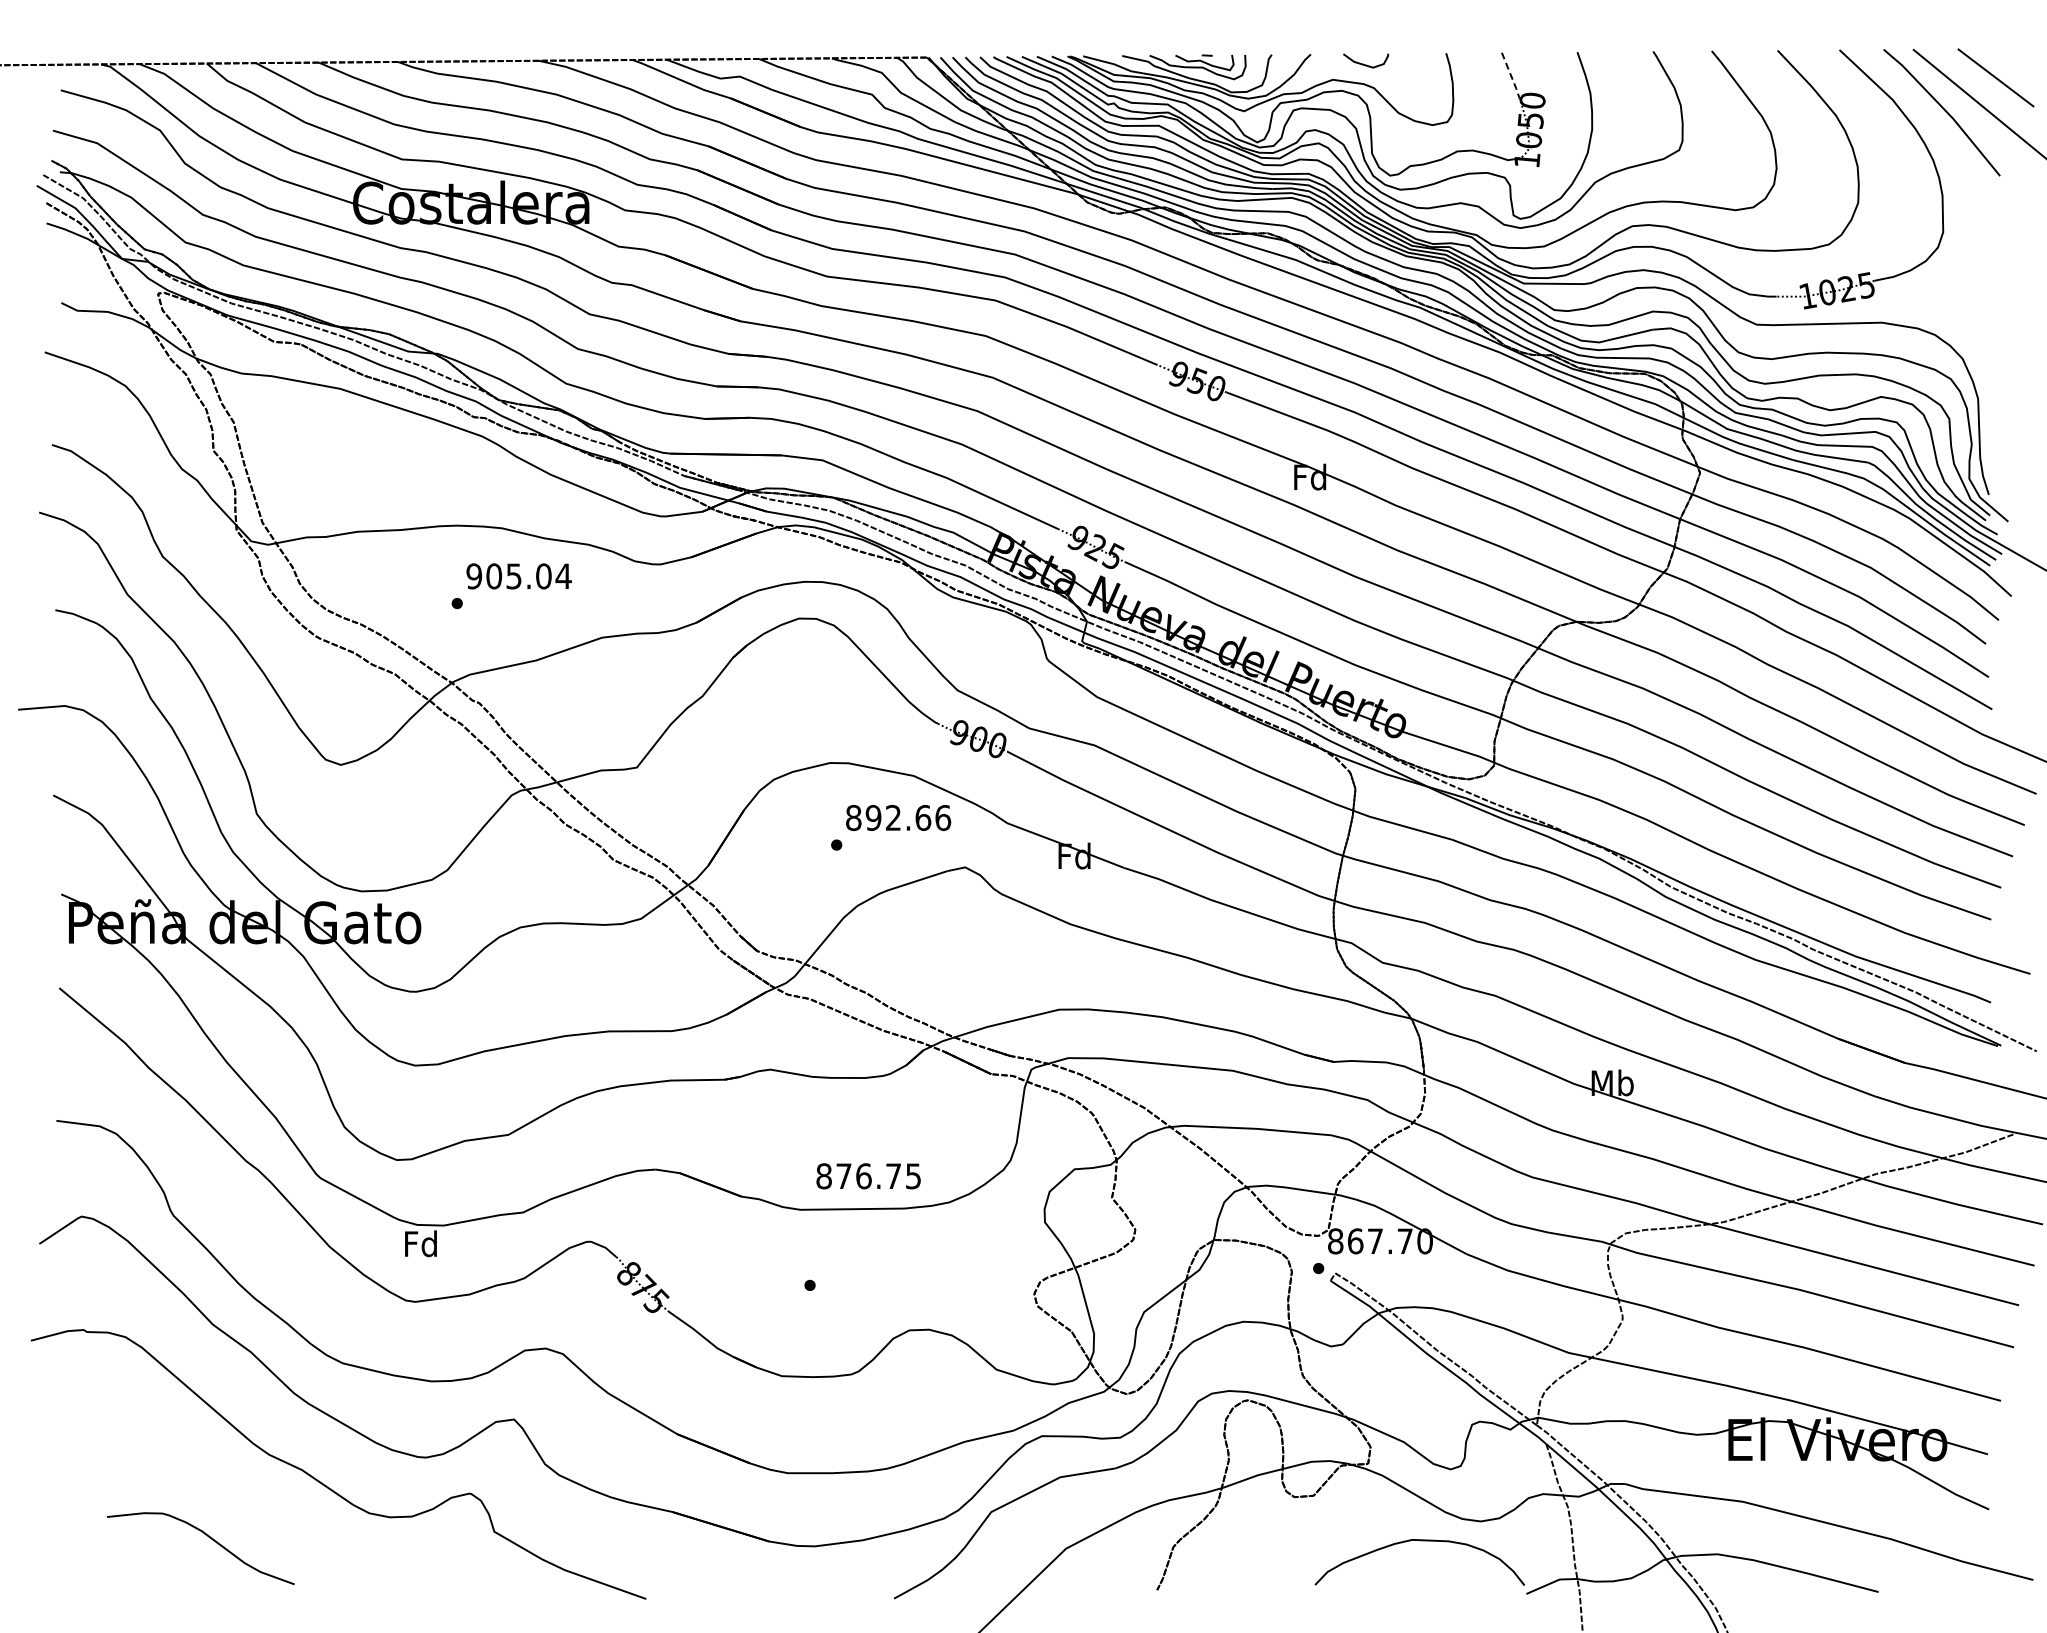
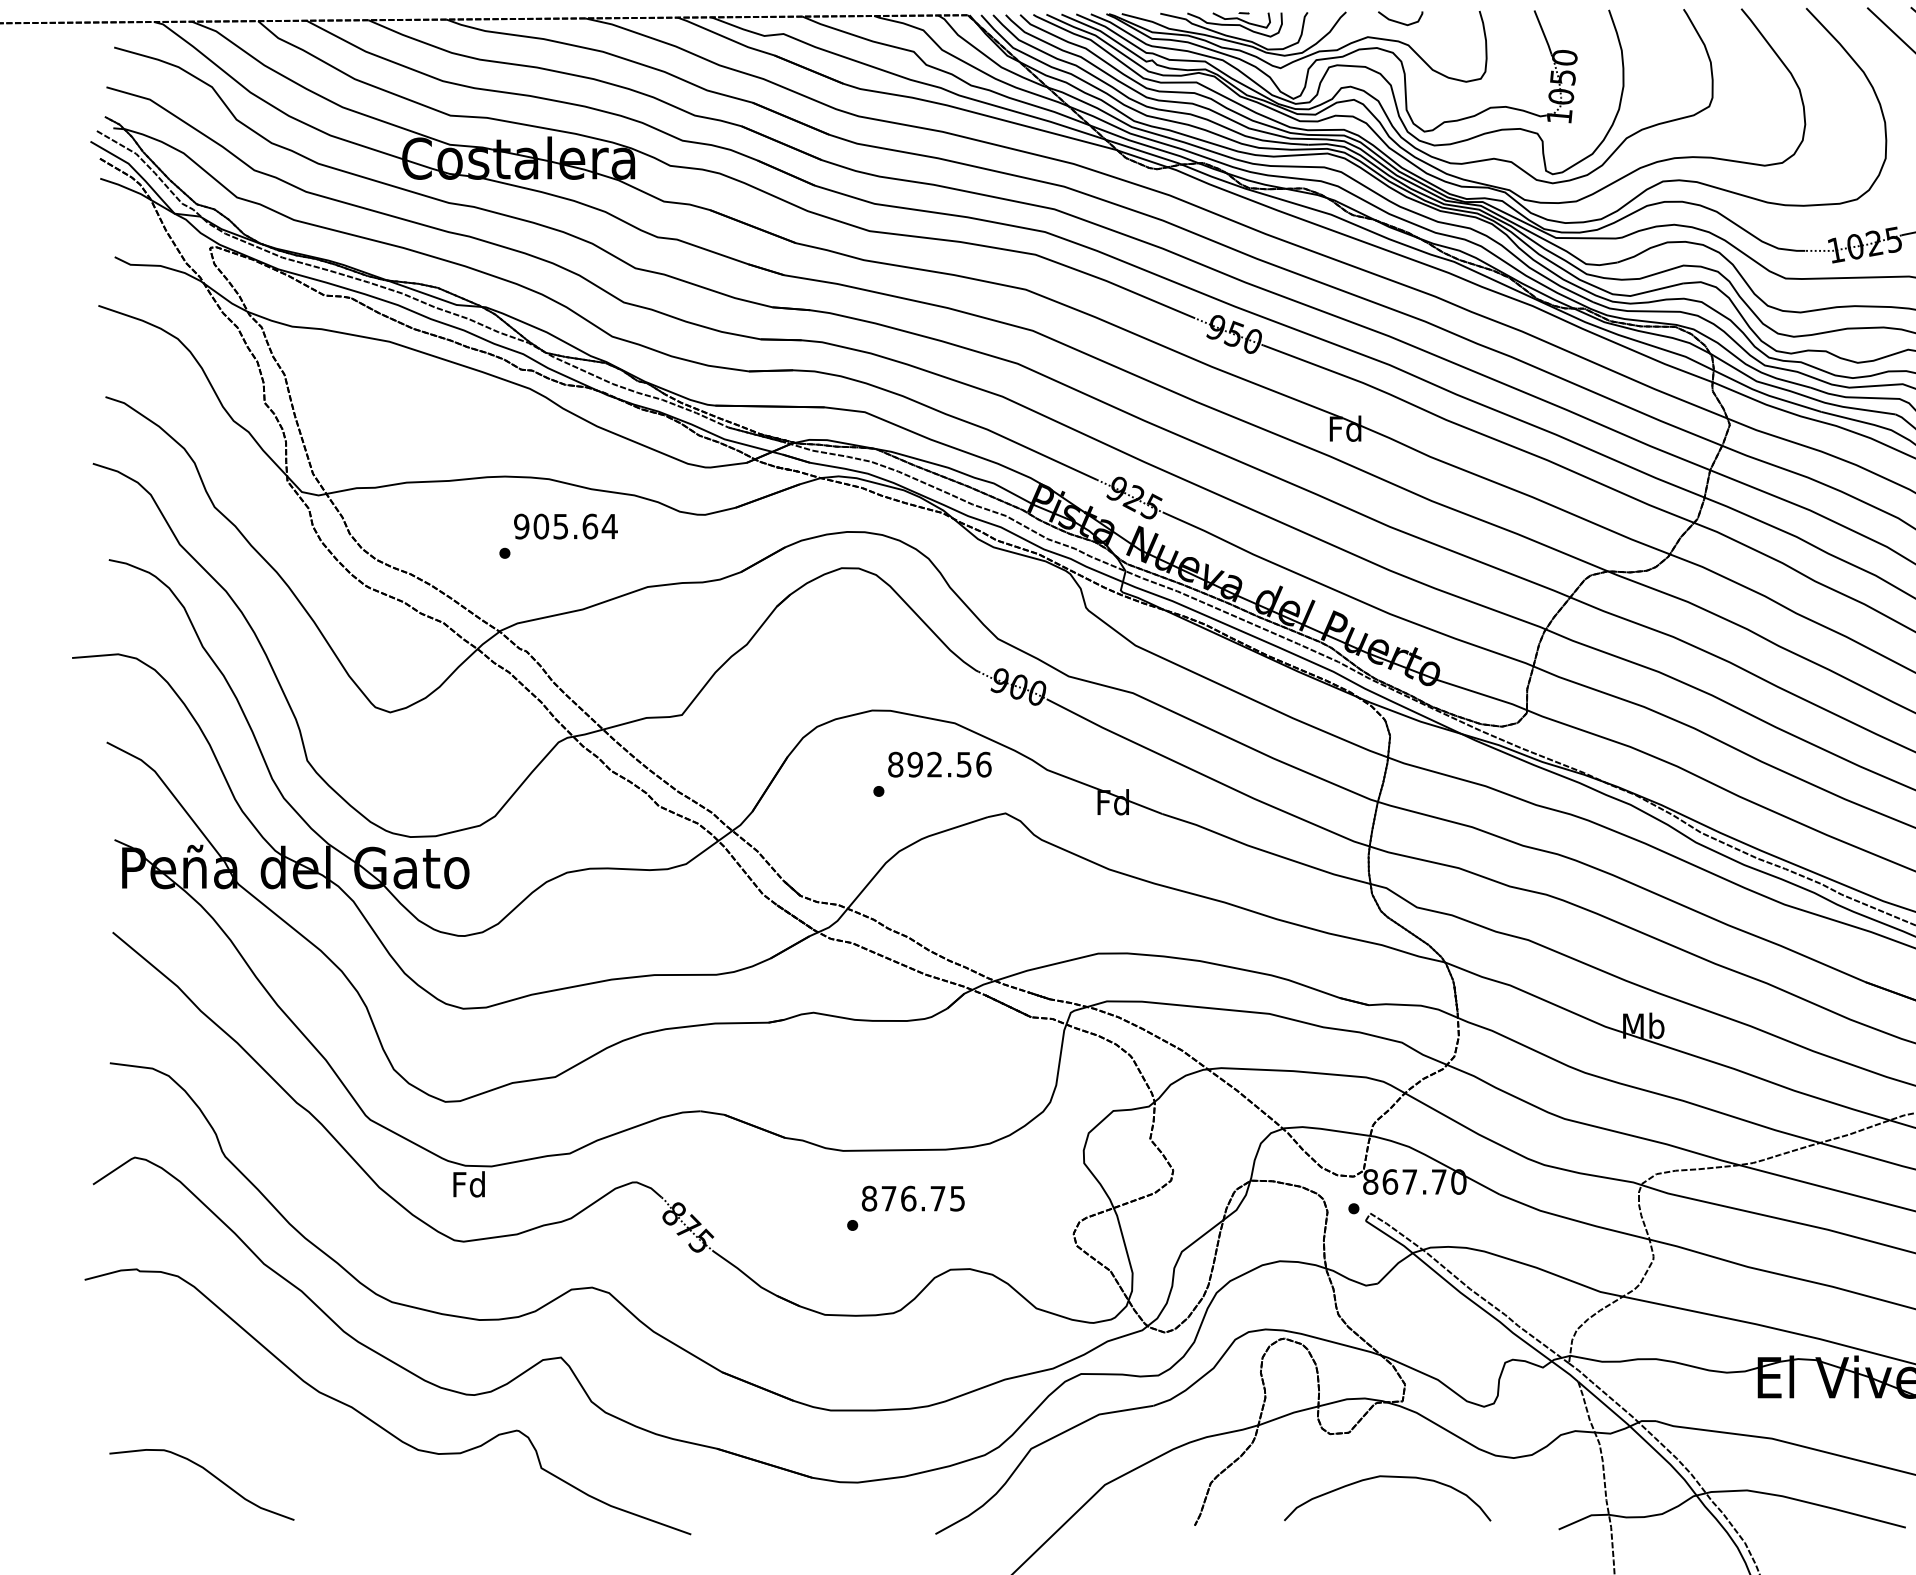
line: (1511, 75) -> (1543, 32), dashed -> solid
text: (543, 576) -> (589, 526), 905.04 -> 905.64
text: (923, 817) -> (964, 764), 892.66 -> 892.56
text: (868, 1176) -> (913, 1198), moved
curve: (209, 1538) -> (210, 1474), moved
curve: (1419, 1541) -> (1387, 1477), moved

